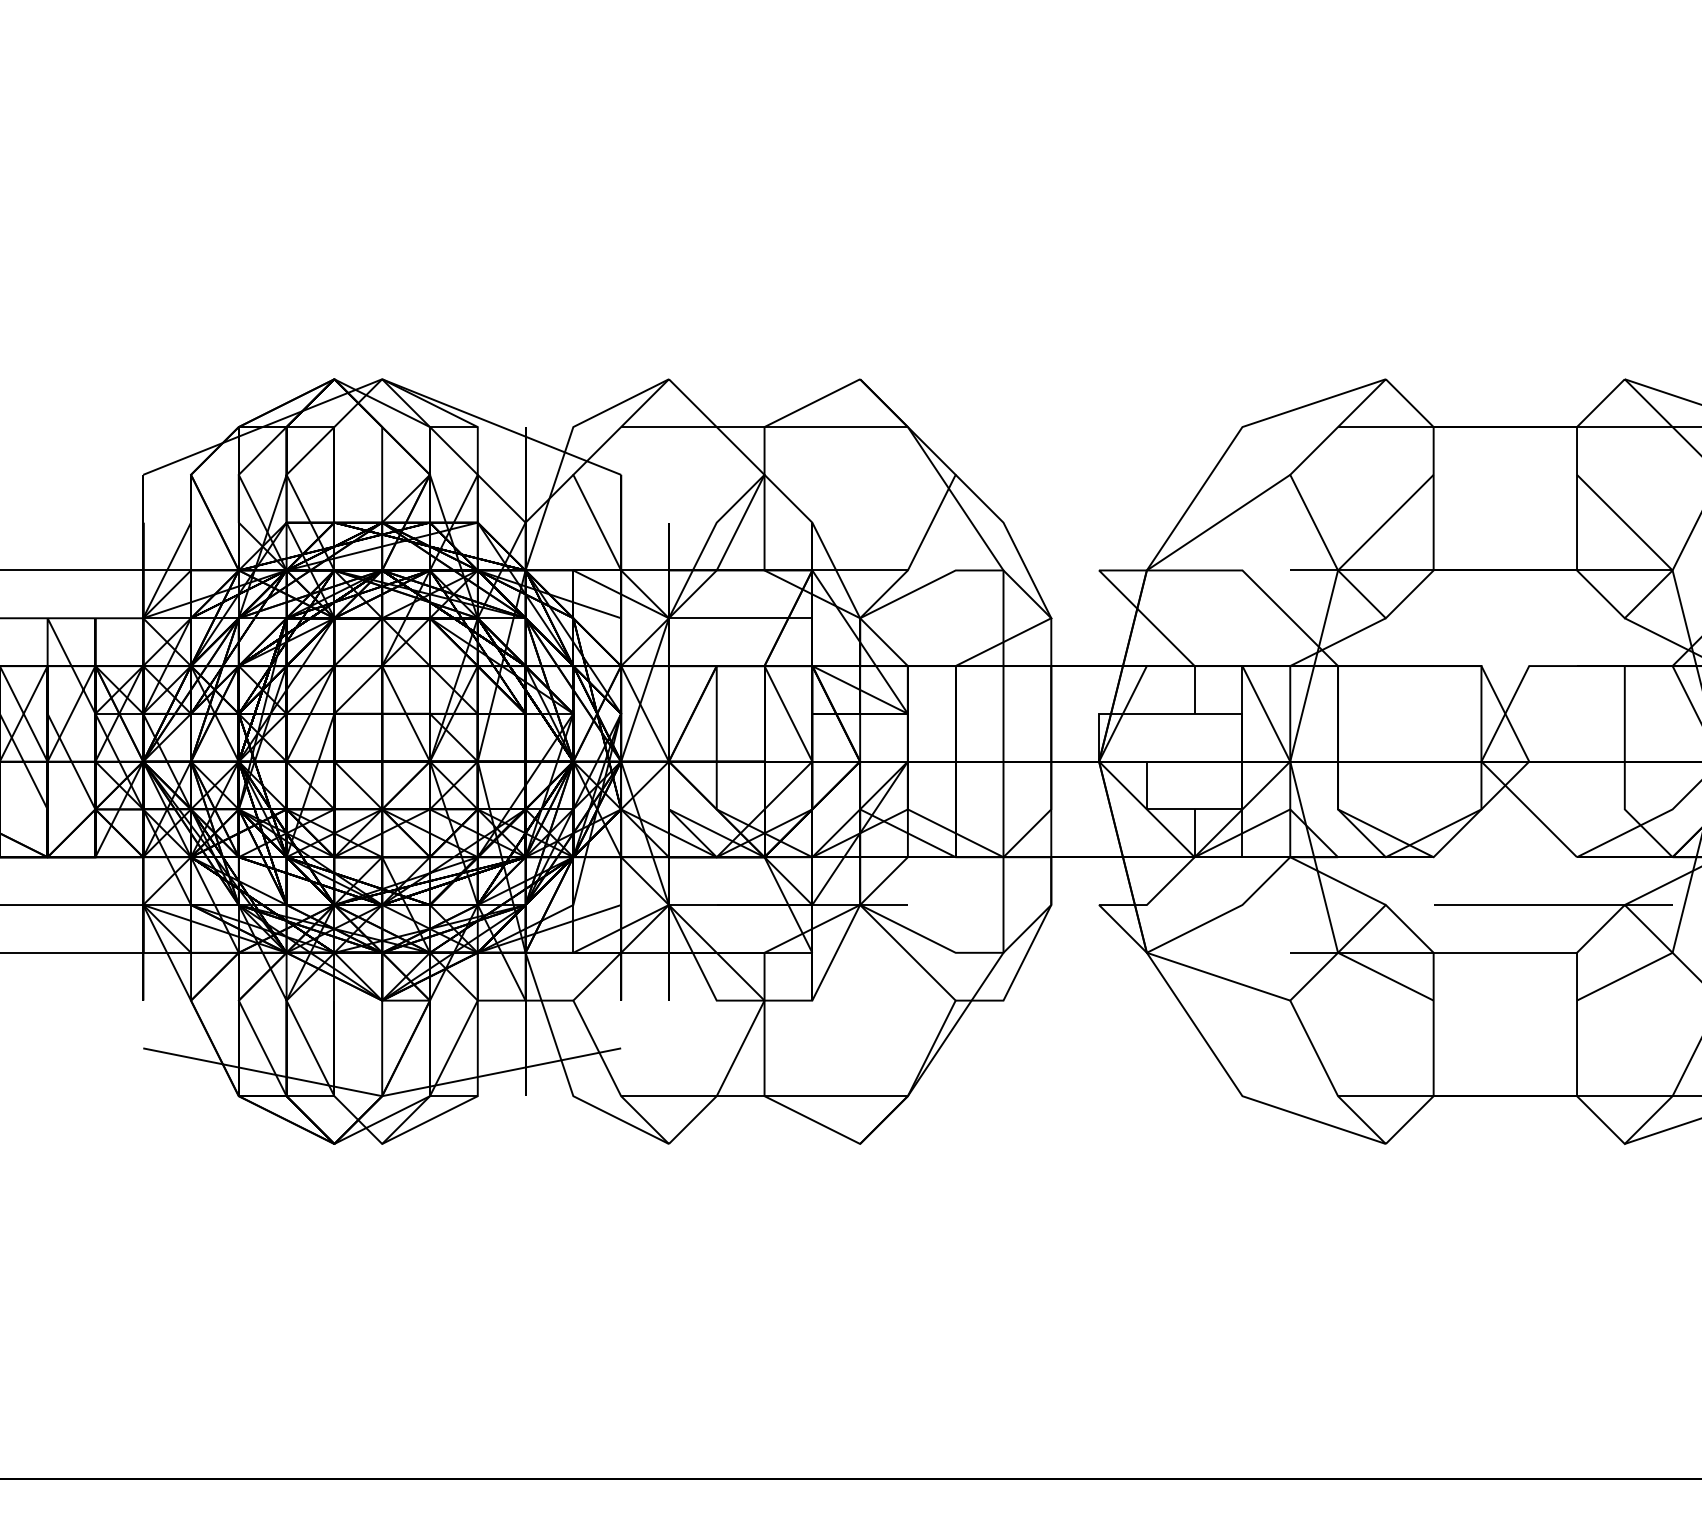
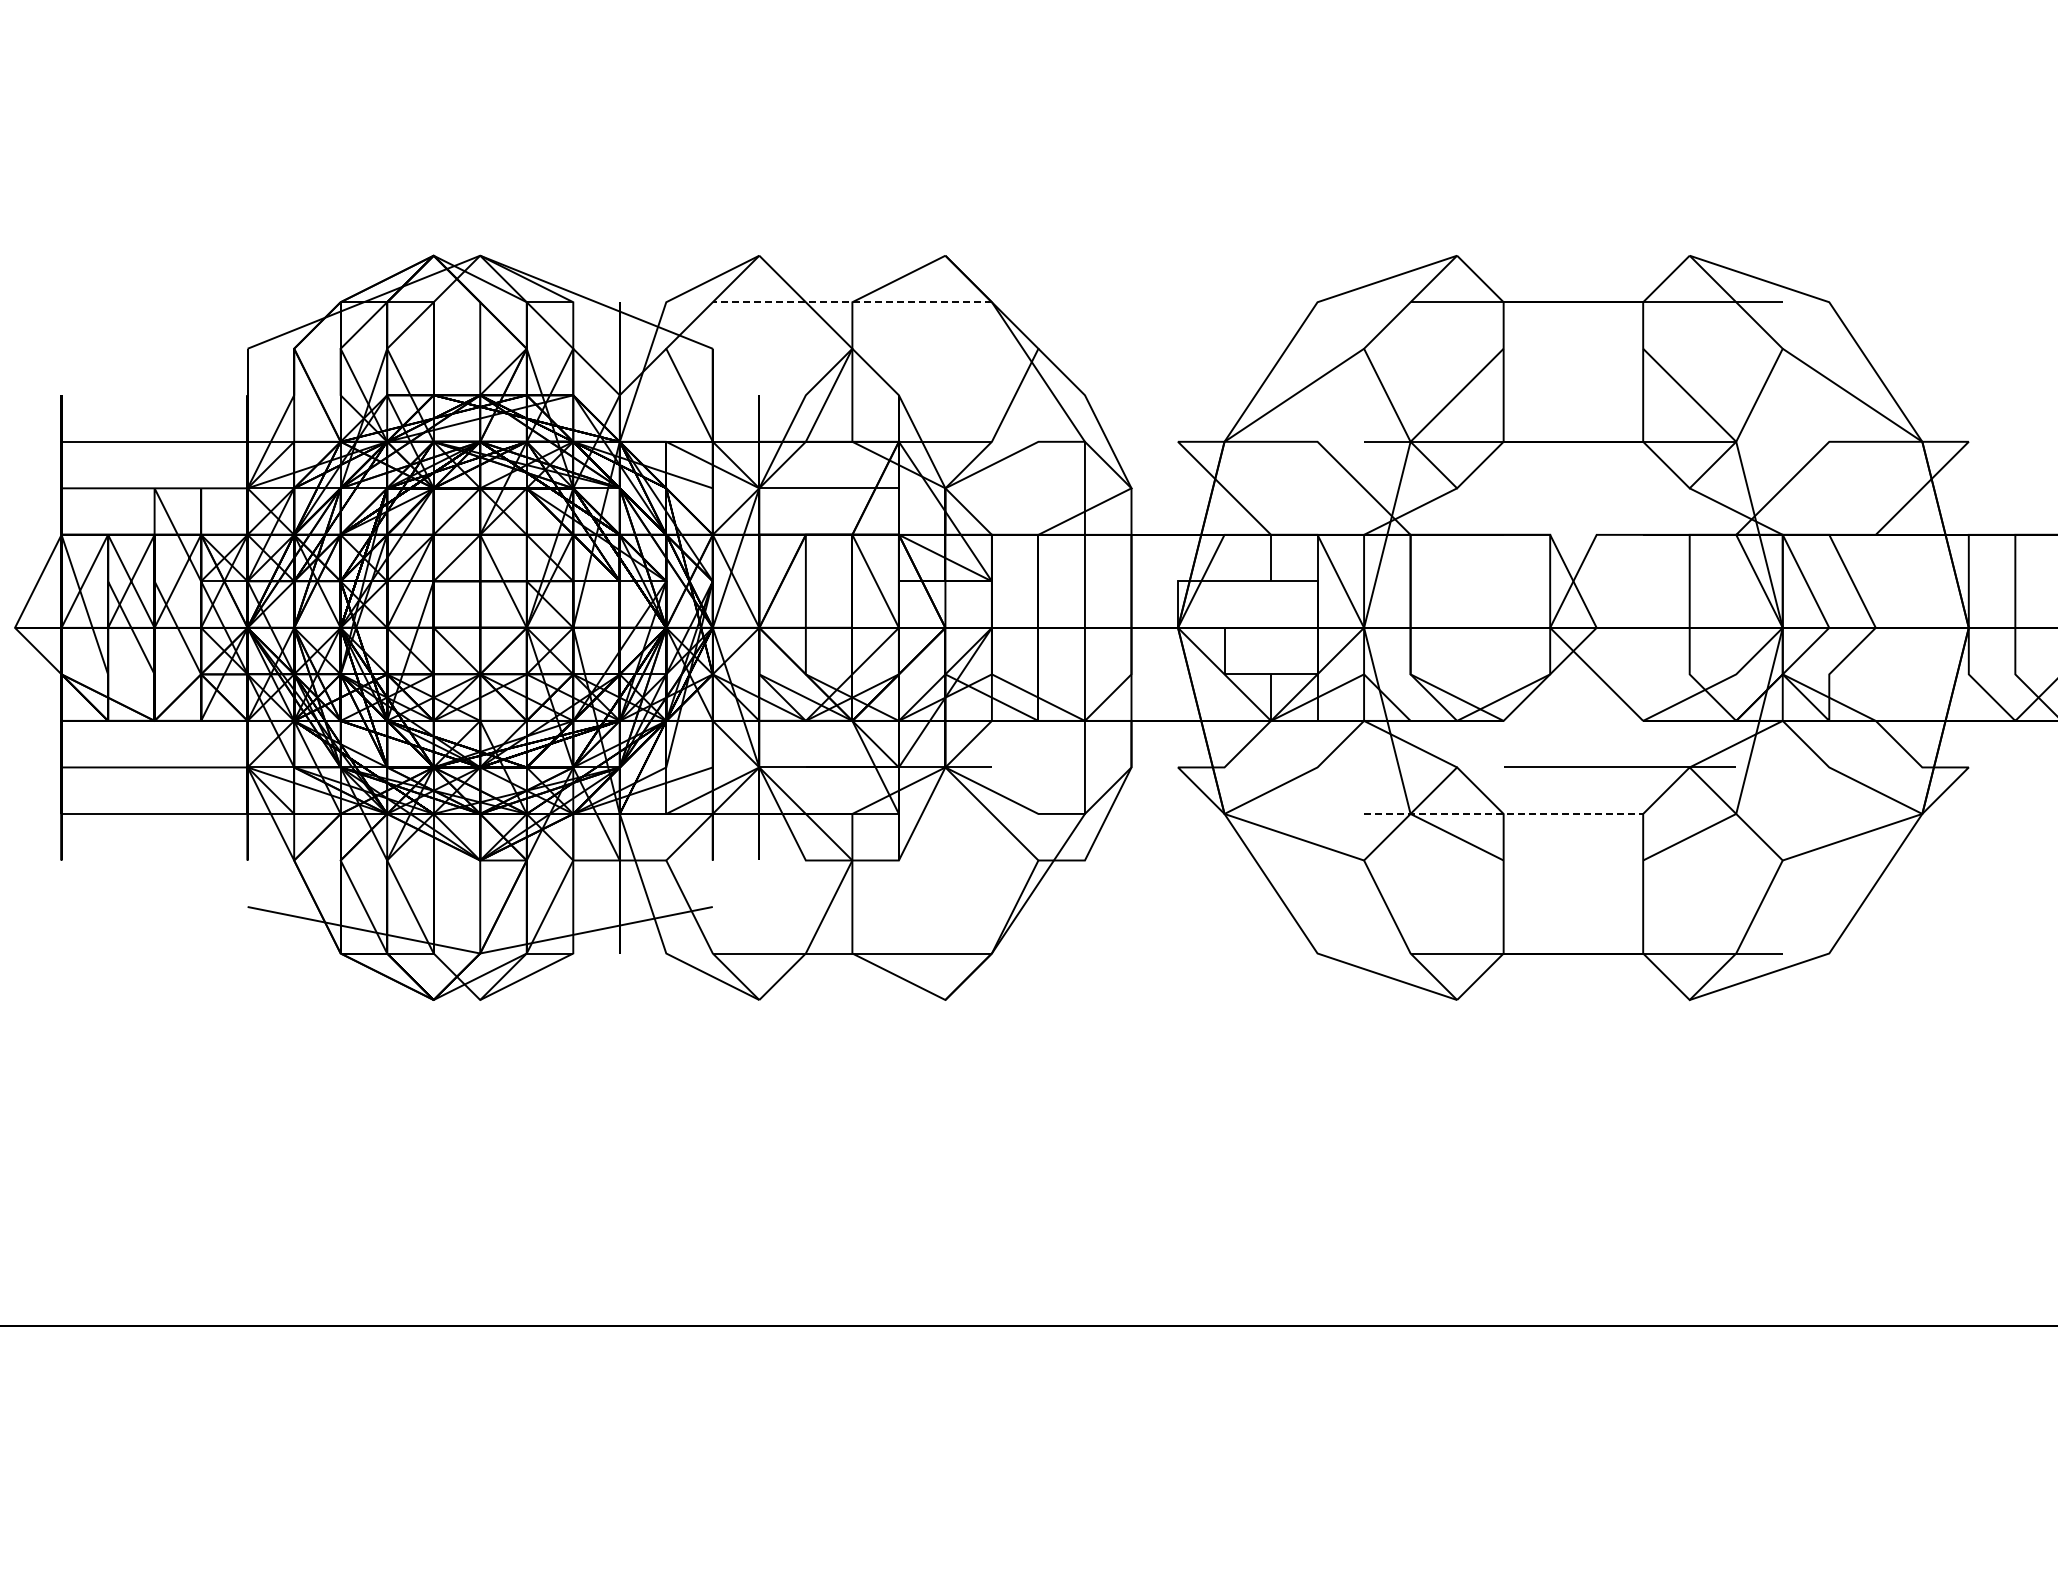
line: (764, 427) -> (852, 302), solid -> dashed
line: (1433, 952) -> (1503, 813), solid -> dashed

